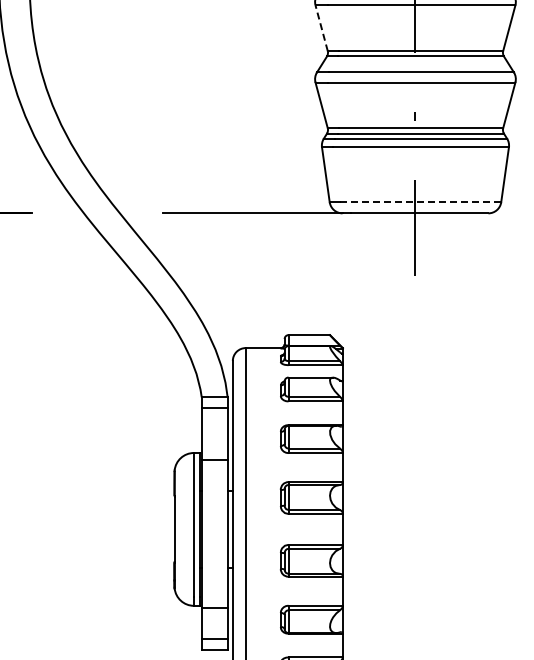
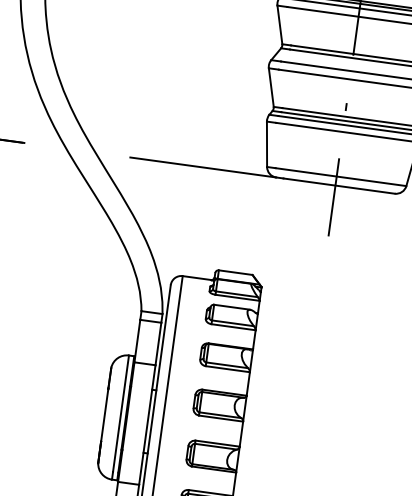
line: (321, 28) -> (279, 25), dashed -> solid
line: (420, 202) -> (340, 177), dashed -> solid

